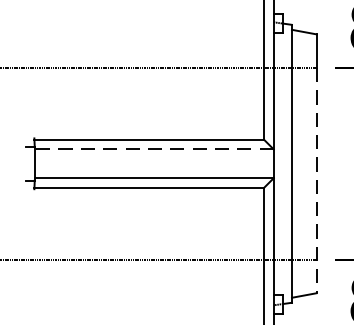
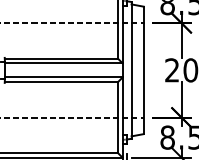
line: (153, 149) -> (63, 63), dashed -> solid
line: (316, 182) -> (143, 79), dashed -> solid

